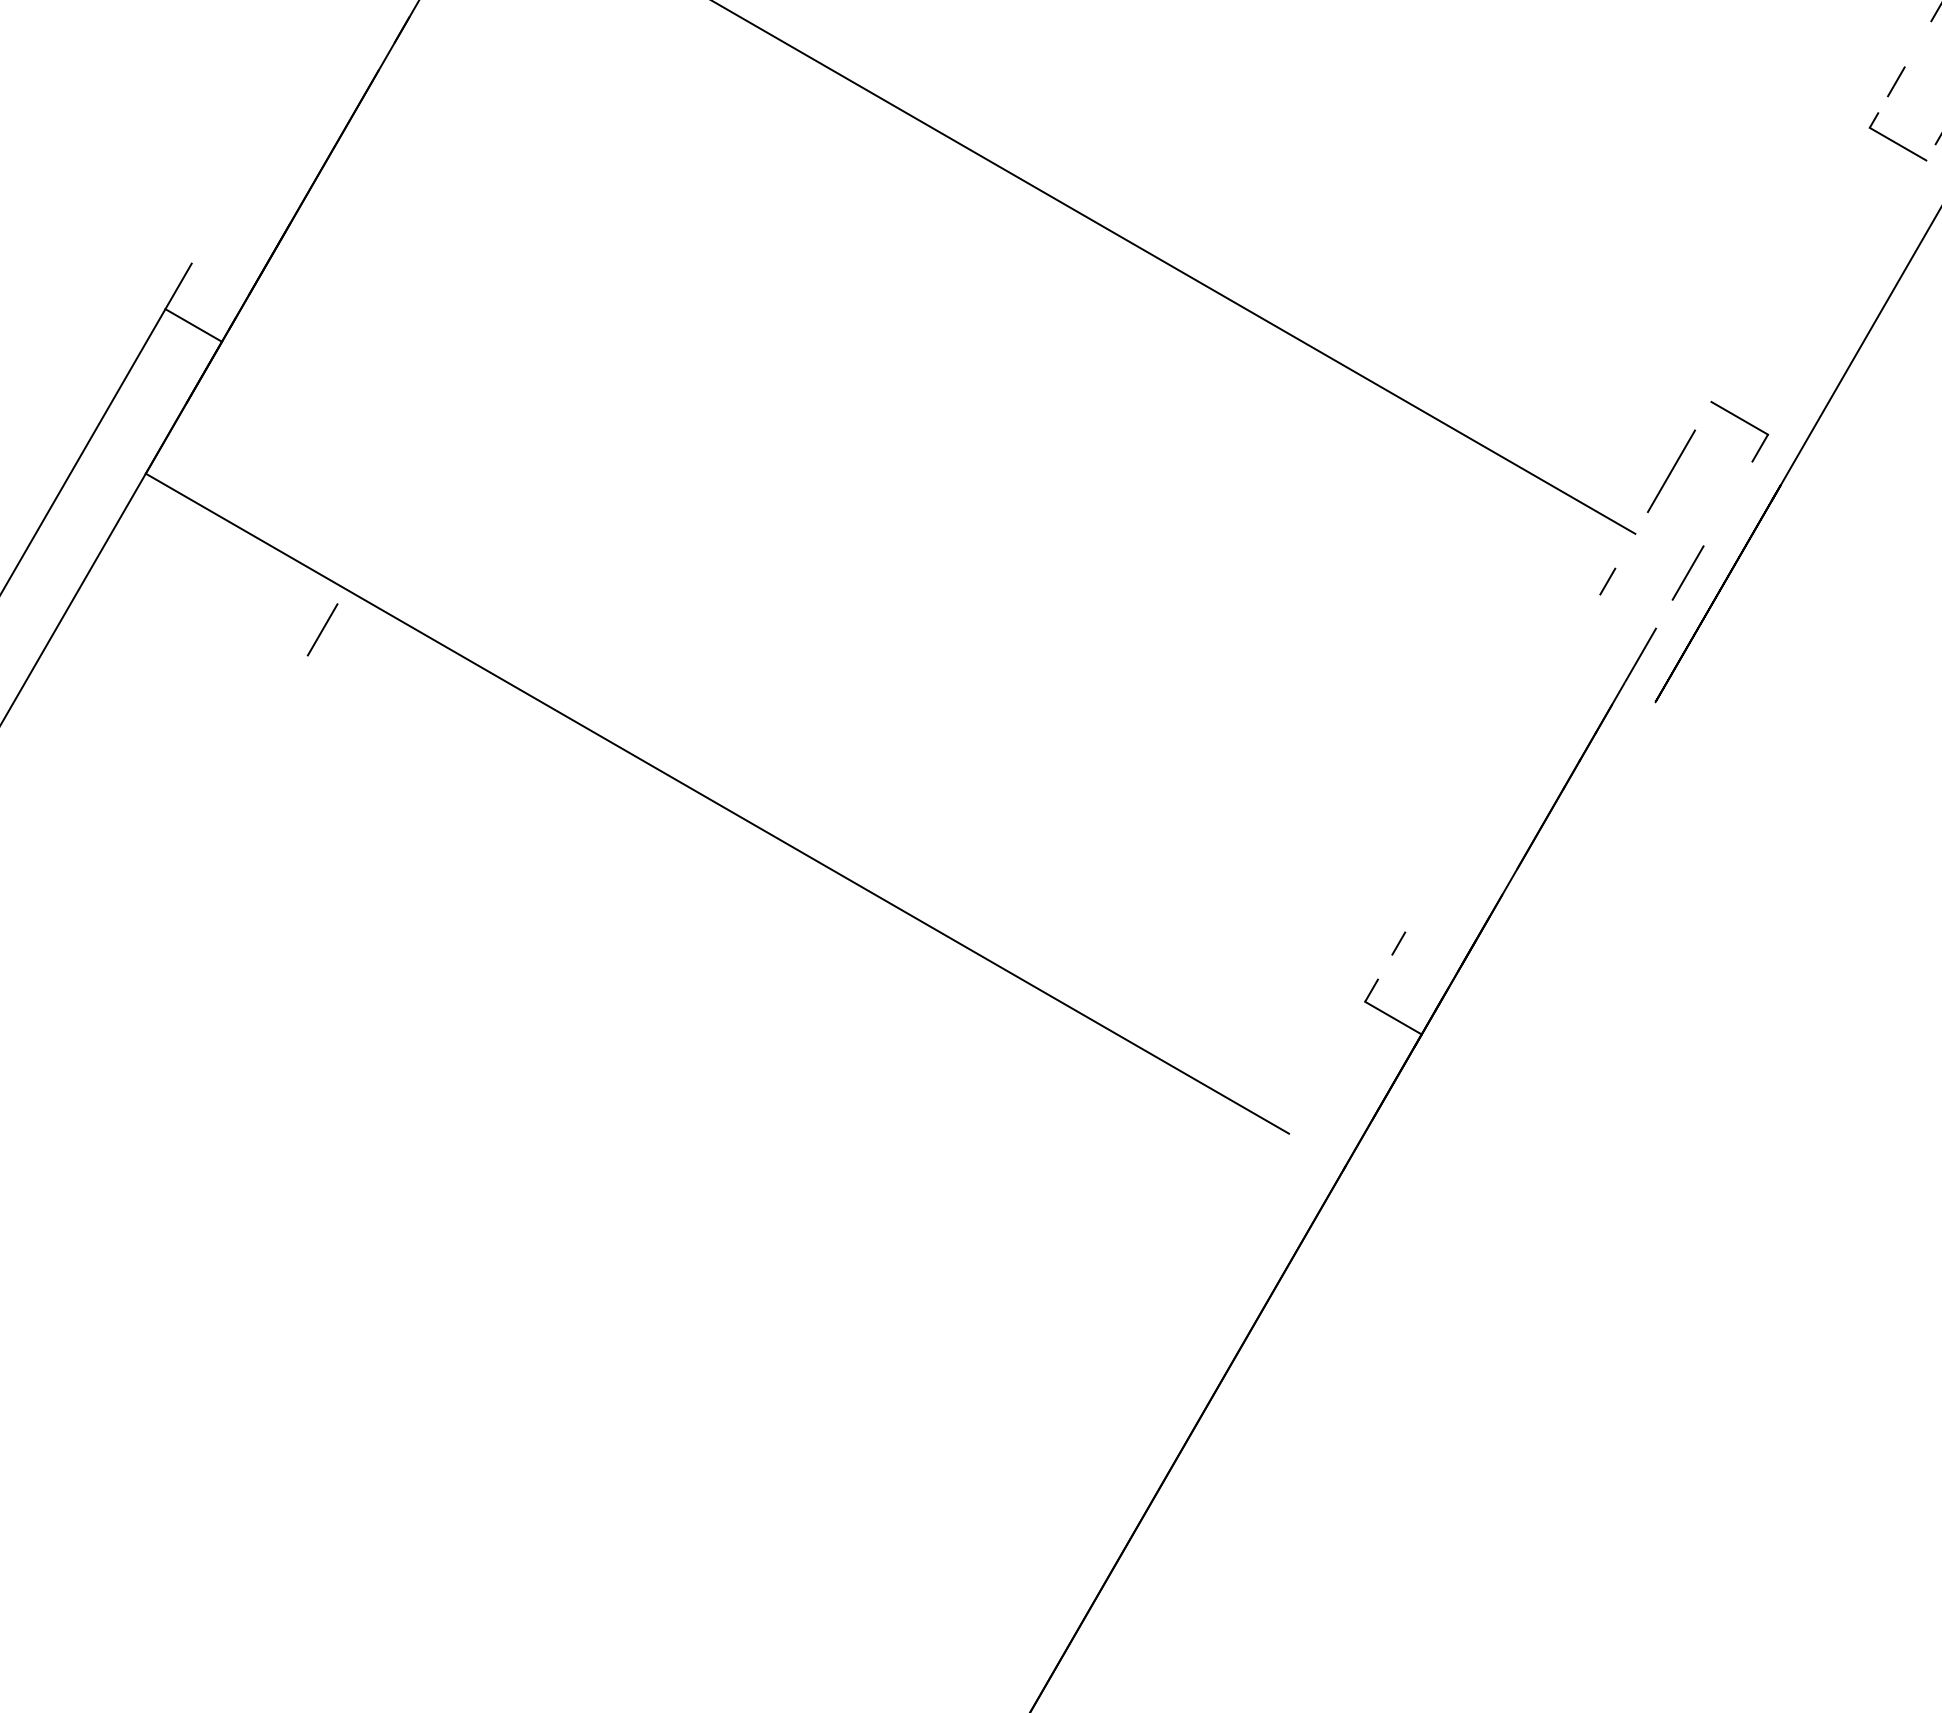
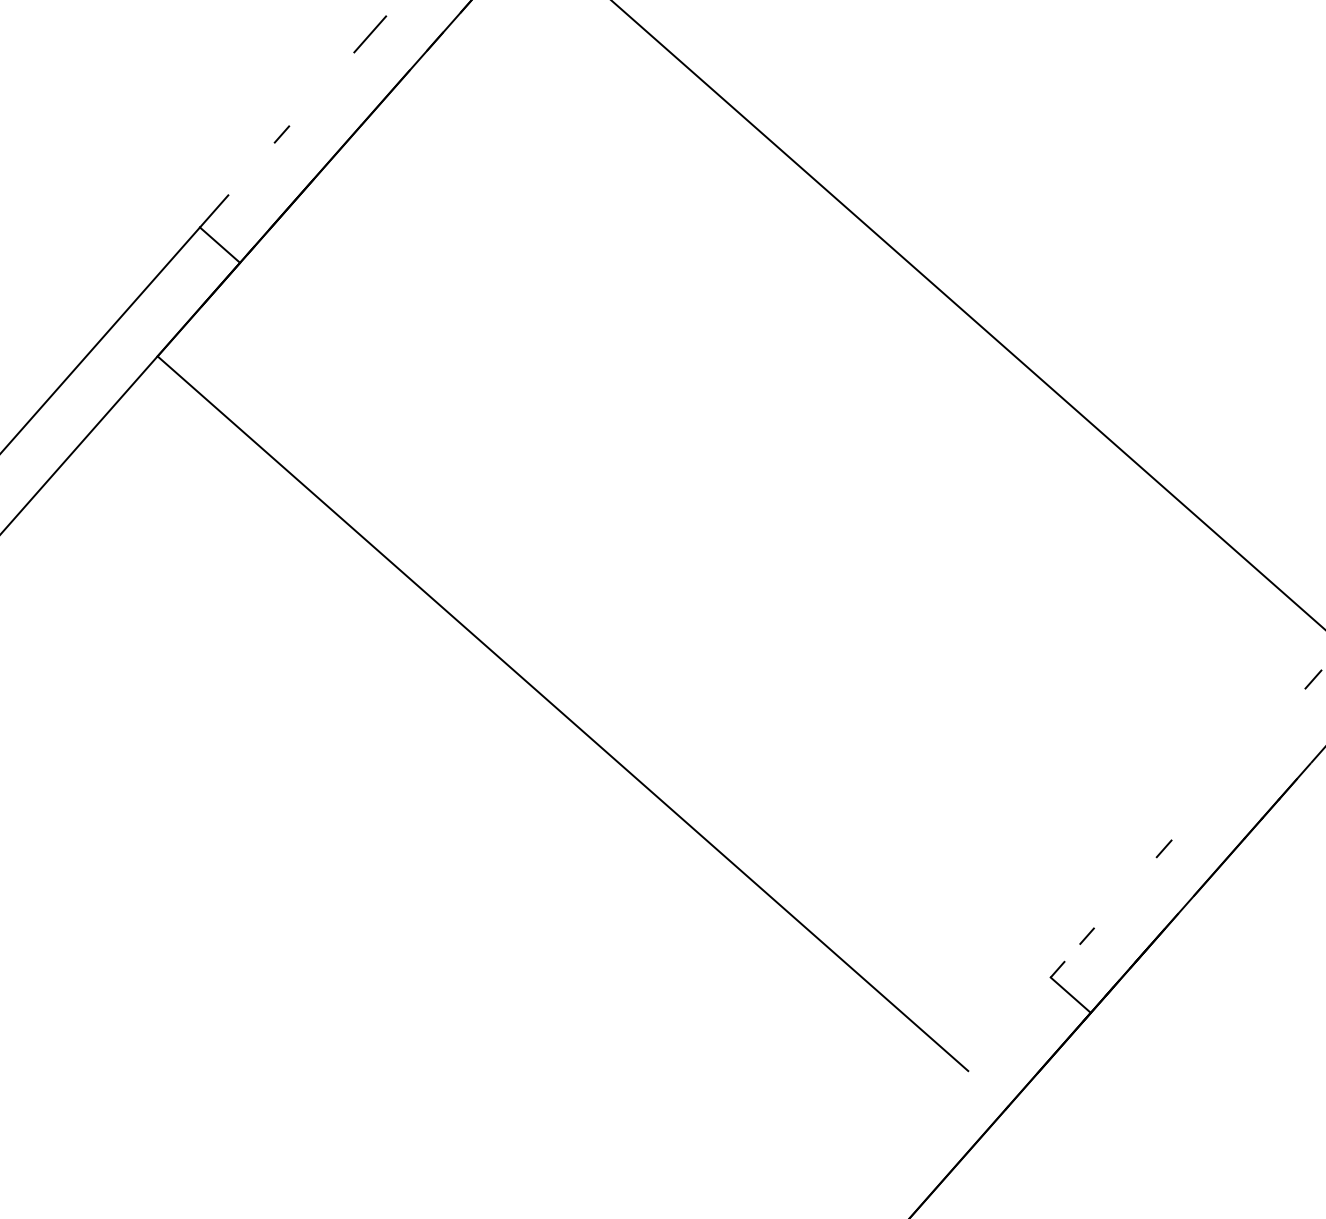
line: (240, 177) -> (281, 133), added
line: (322, 629) -> (370, 34), moved
line: (1469, 820) -> (1163, 848), added

